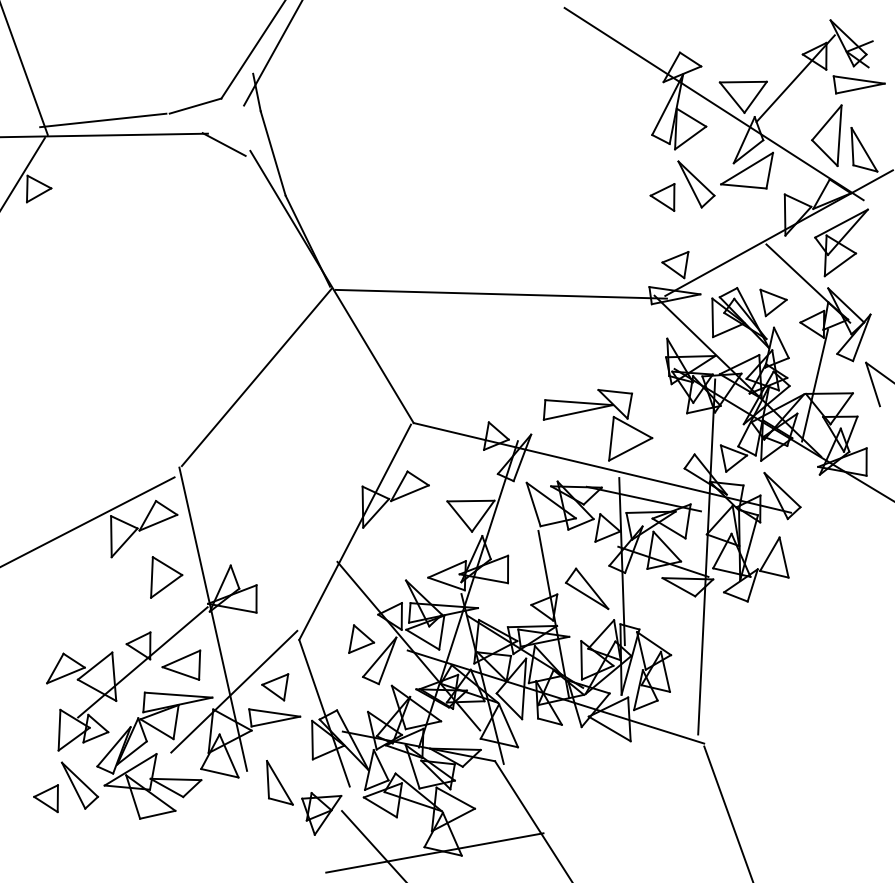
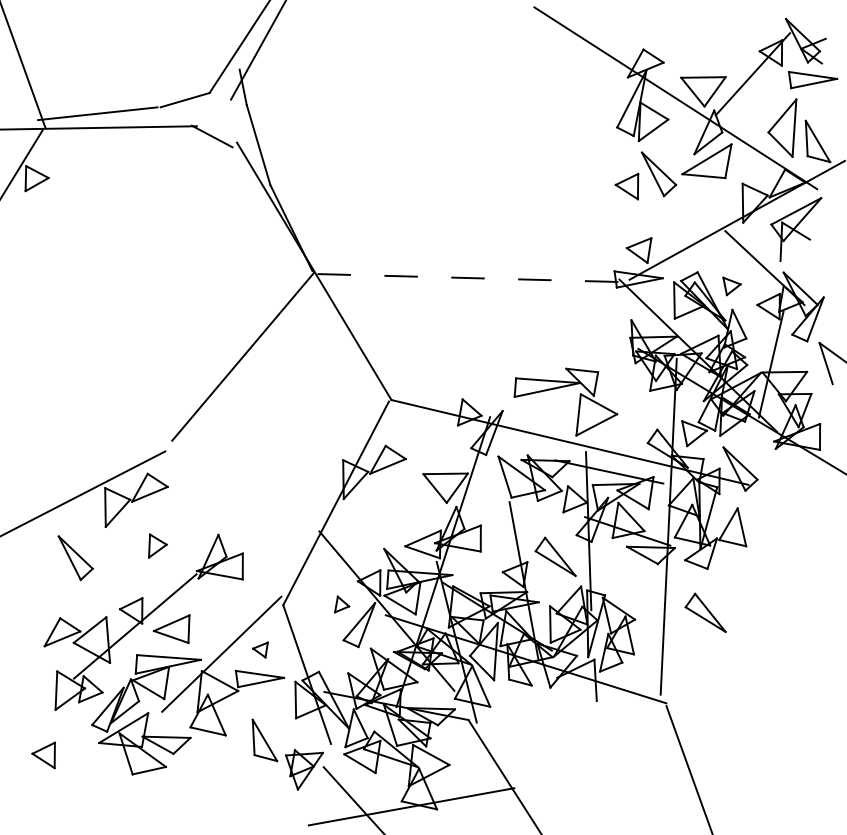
line: (839, 264) -> (794, 250), removed
line: (501, 294) -> (474, 278), solid -> dashed
part: (773, 303) -> (731, 286), size x0.7
part: (166, 576) -> (157, 545), size x0.6
line: (212, 619) -> (201, 585), removed
part: (360, 639) -> (341, 604), size x0.6
part: (745, 647) -> (705, 612), added
part: (275, 686) -> (260, 649), size x0.6
line: (609, 728) -> (576, 689), removed
part: (79, 784) -> (75, 557), moved

